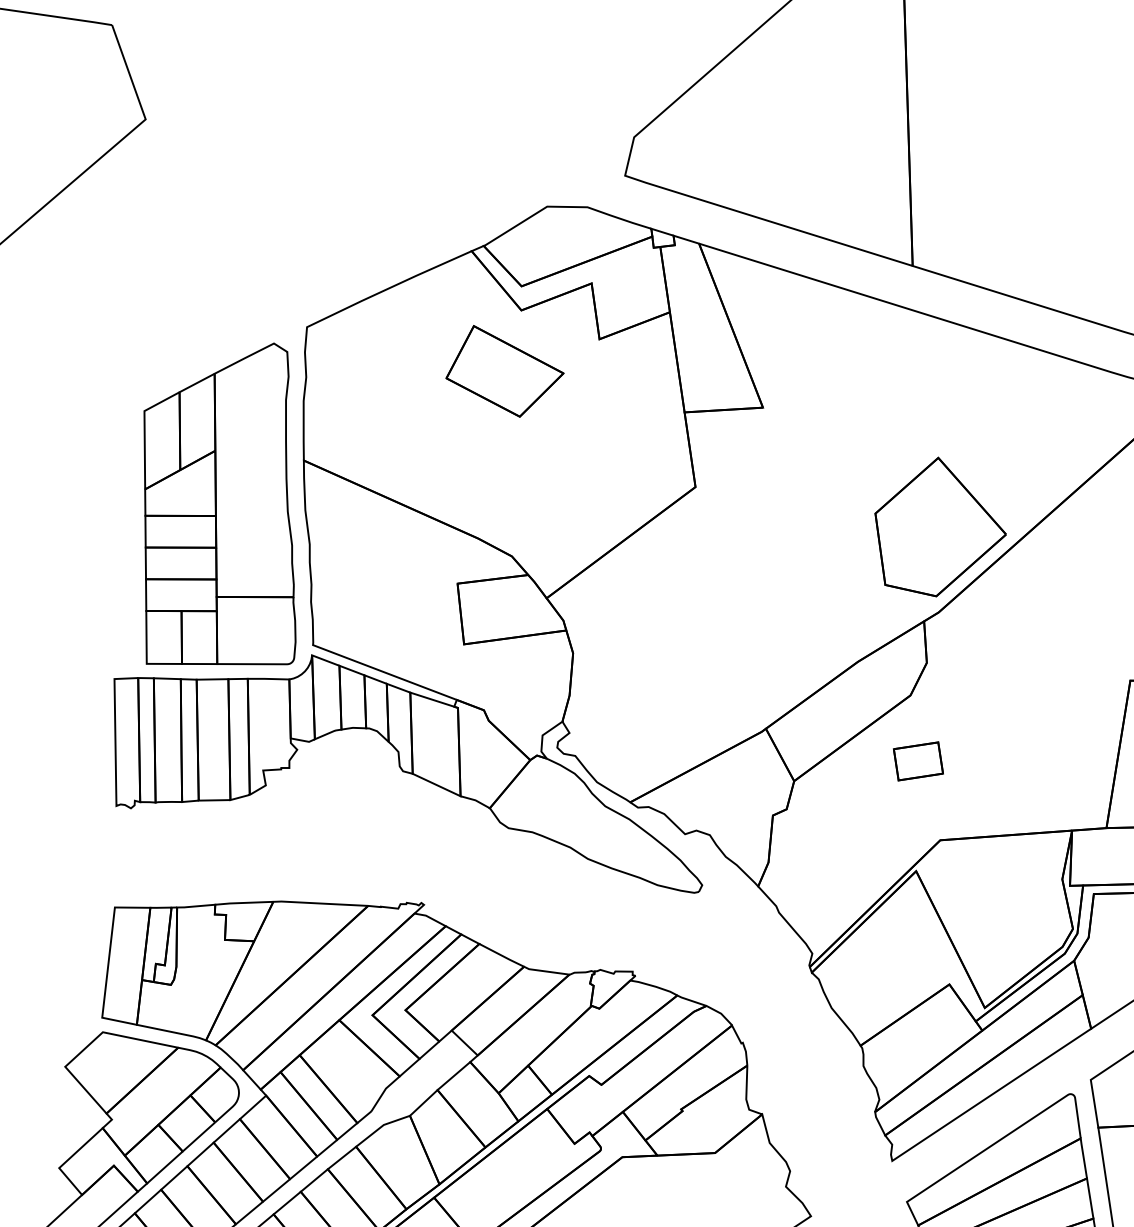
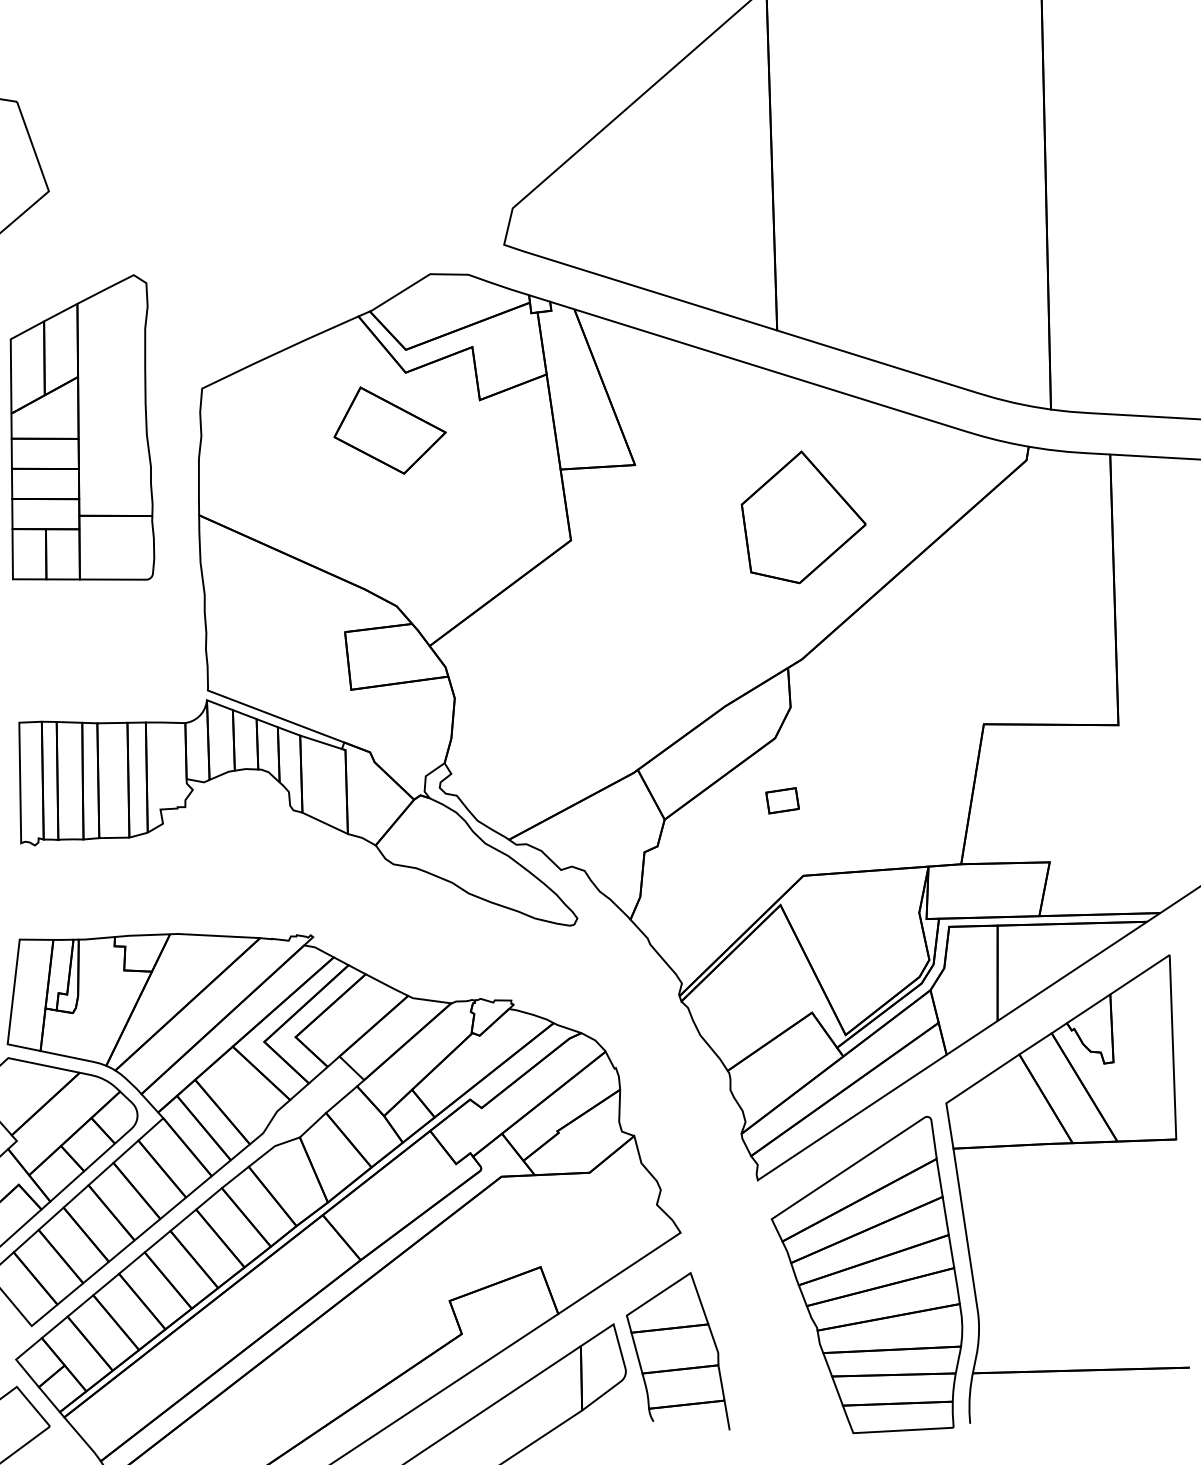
part: (220, 503) -> (82, 427), moved
part: (940, 527) -> (803, 517), moved
part: (918, 760) -> (782, 800), size x0.7

